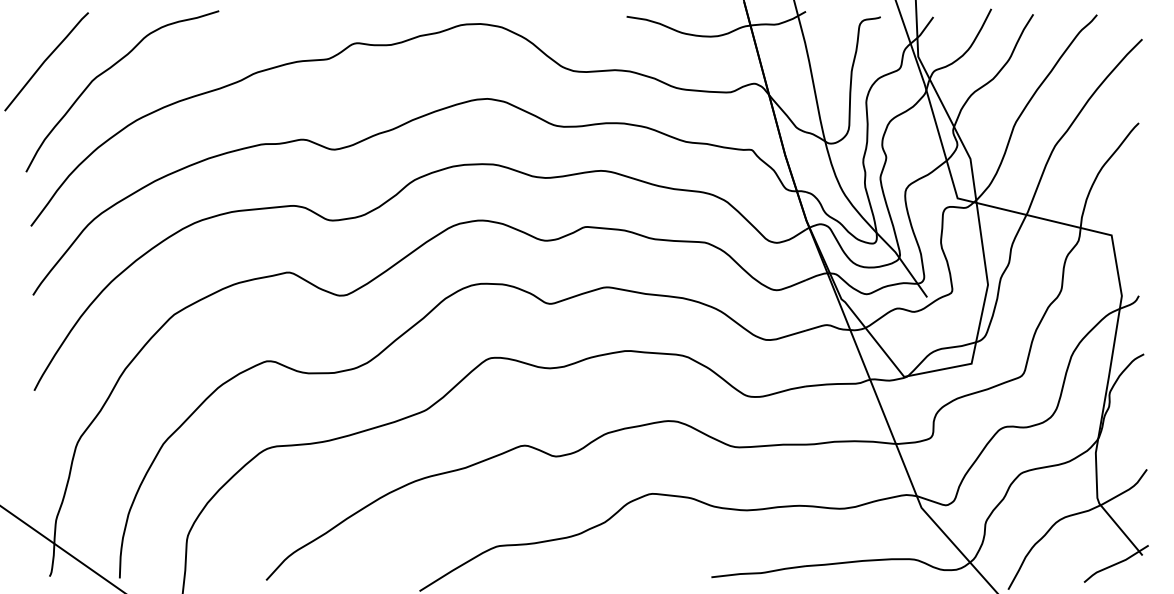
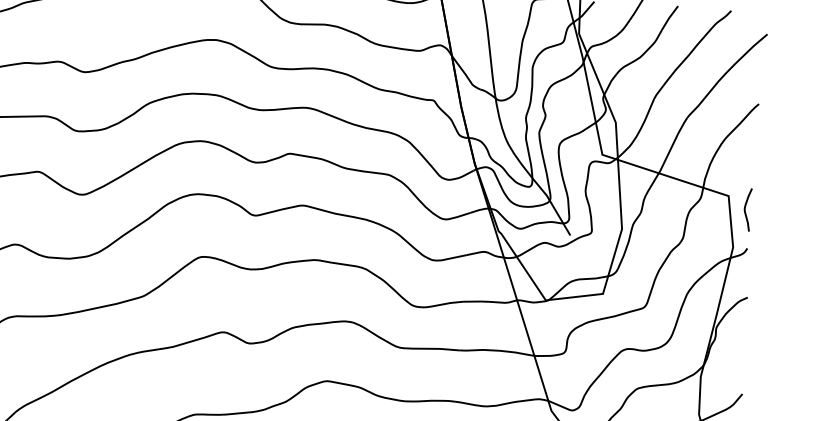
curve: (1133, 251) -> (745, 211), added

